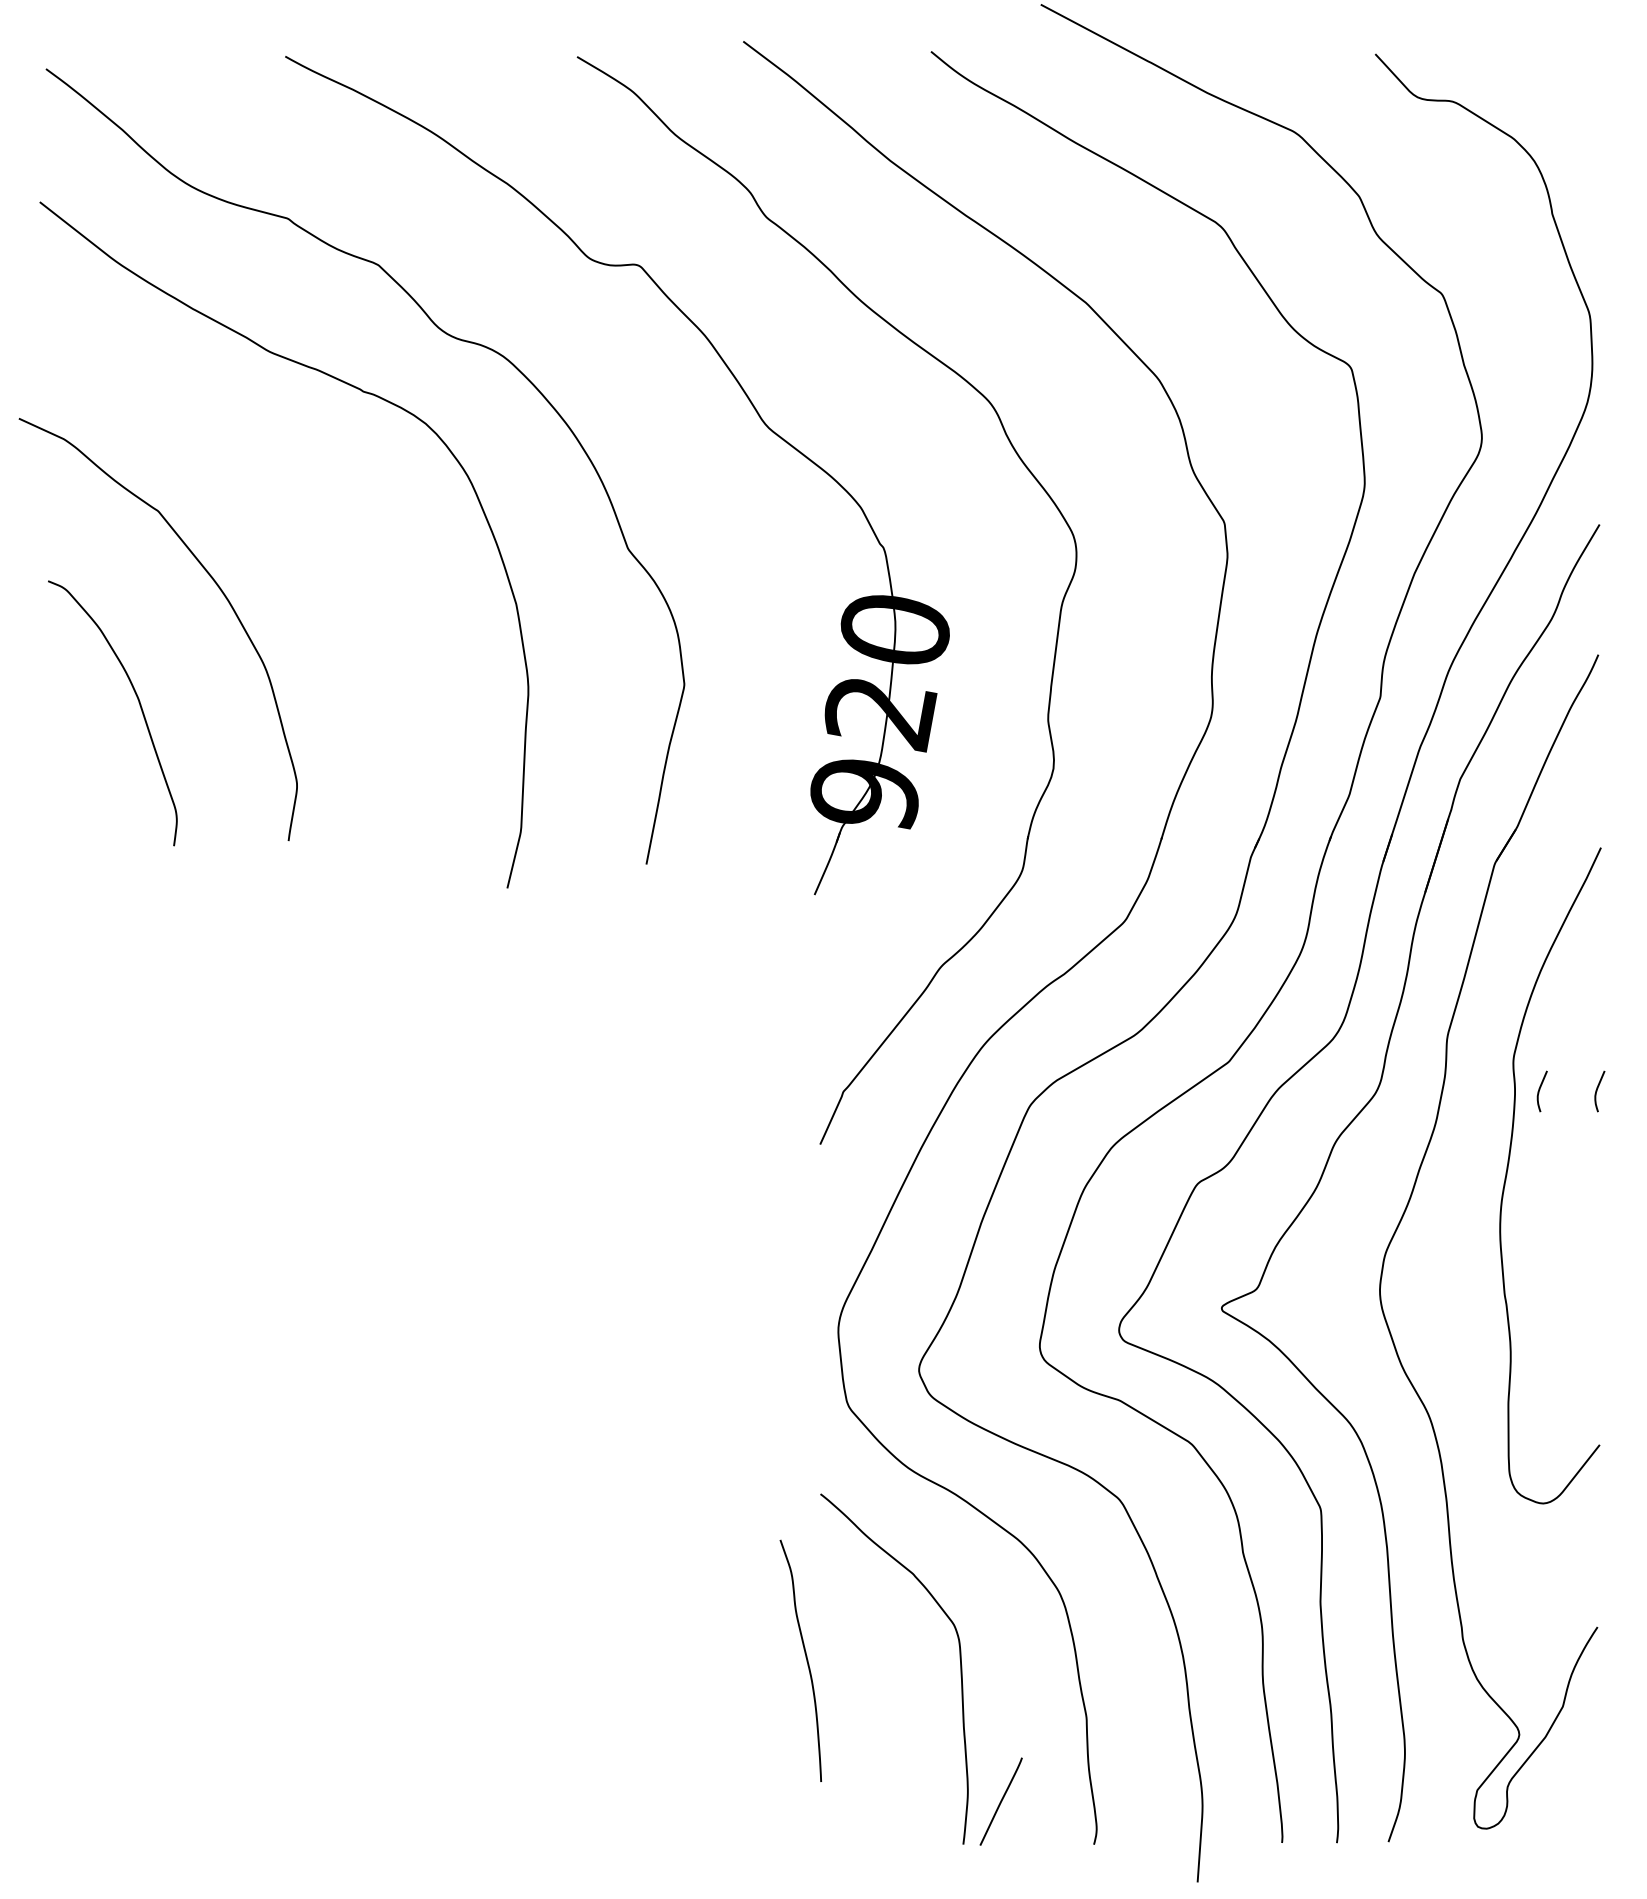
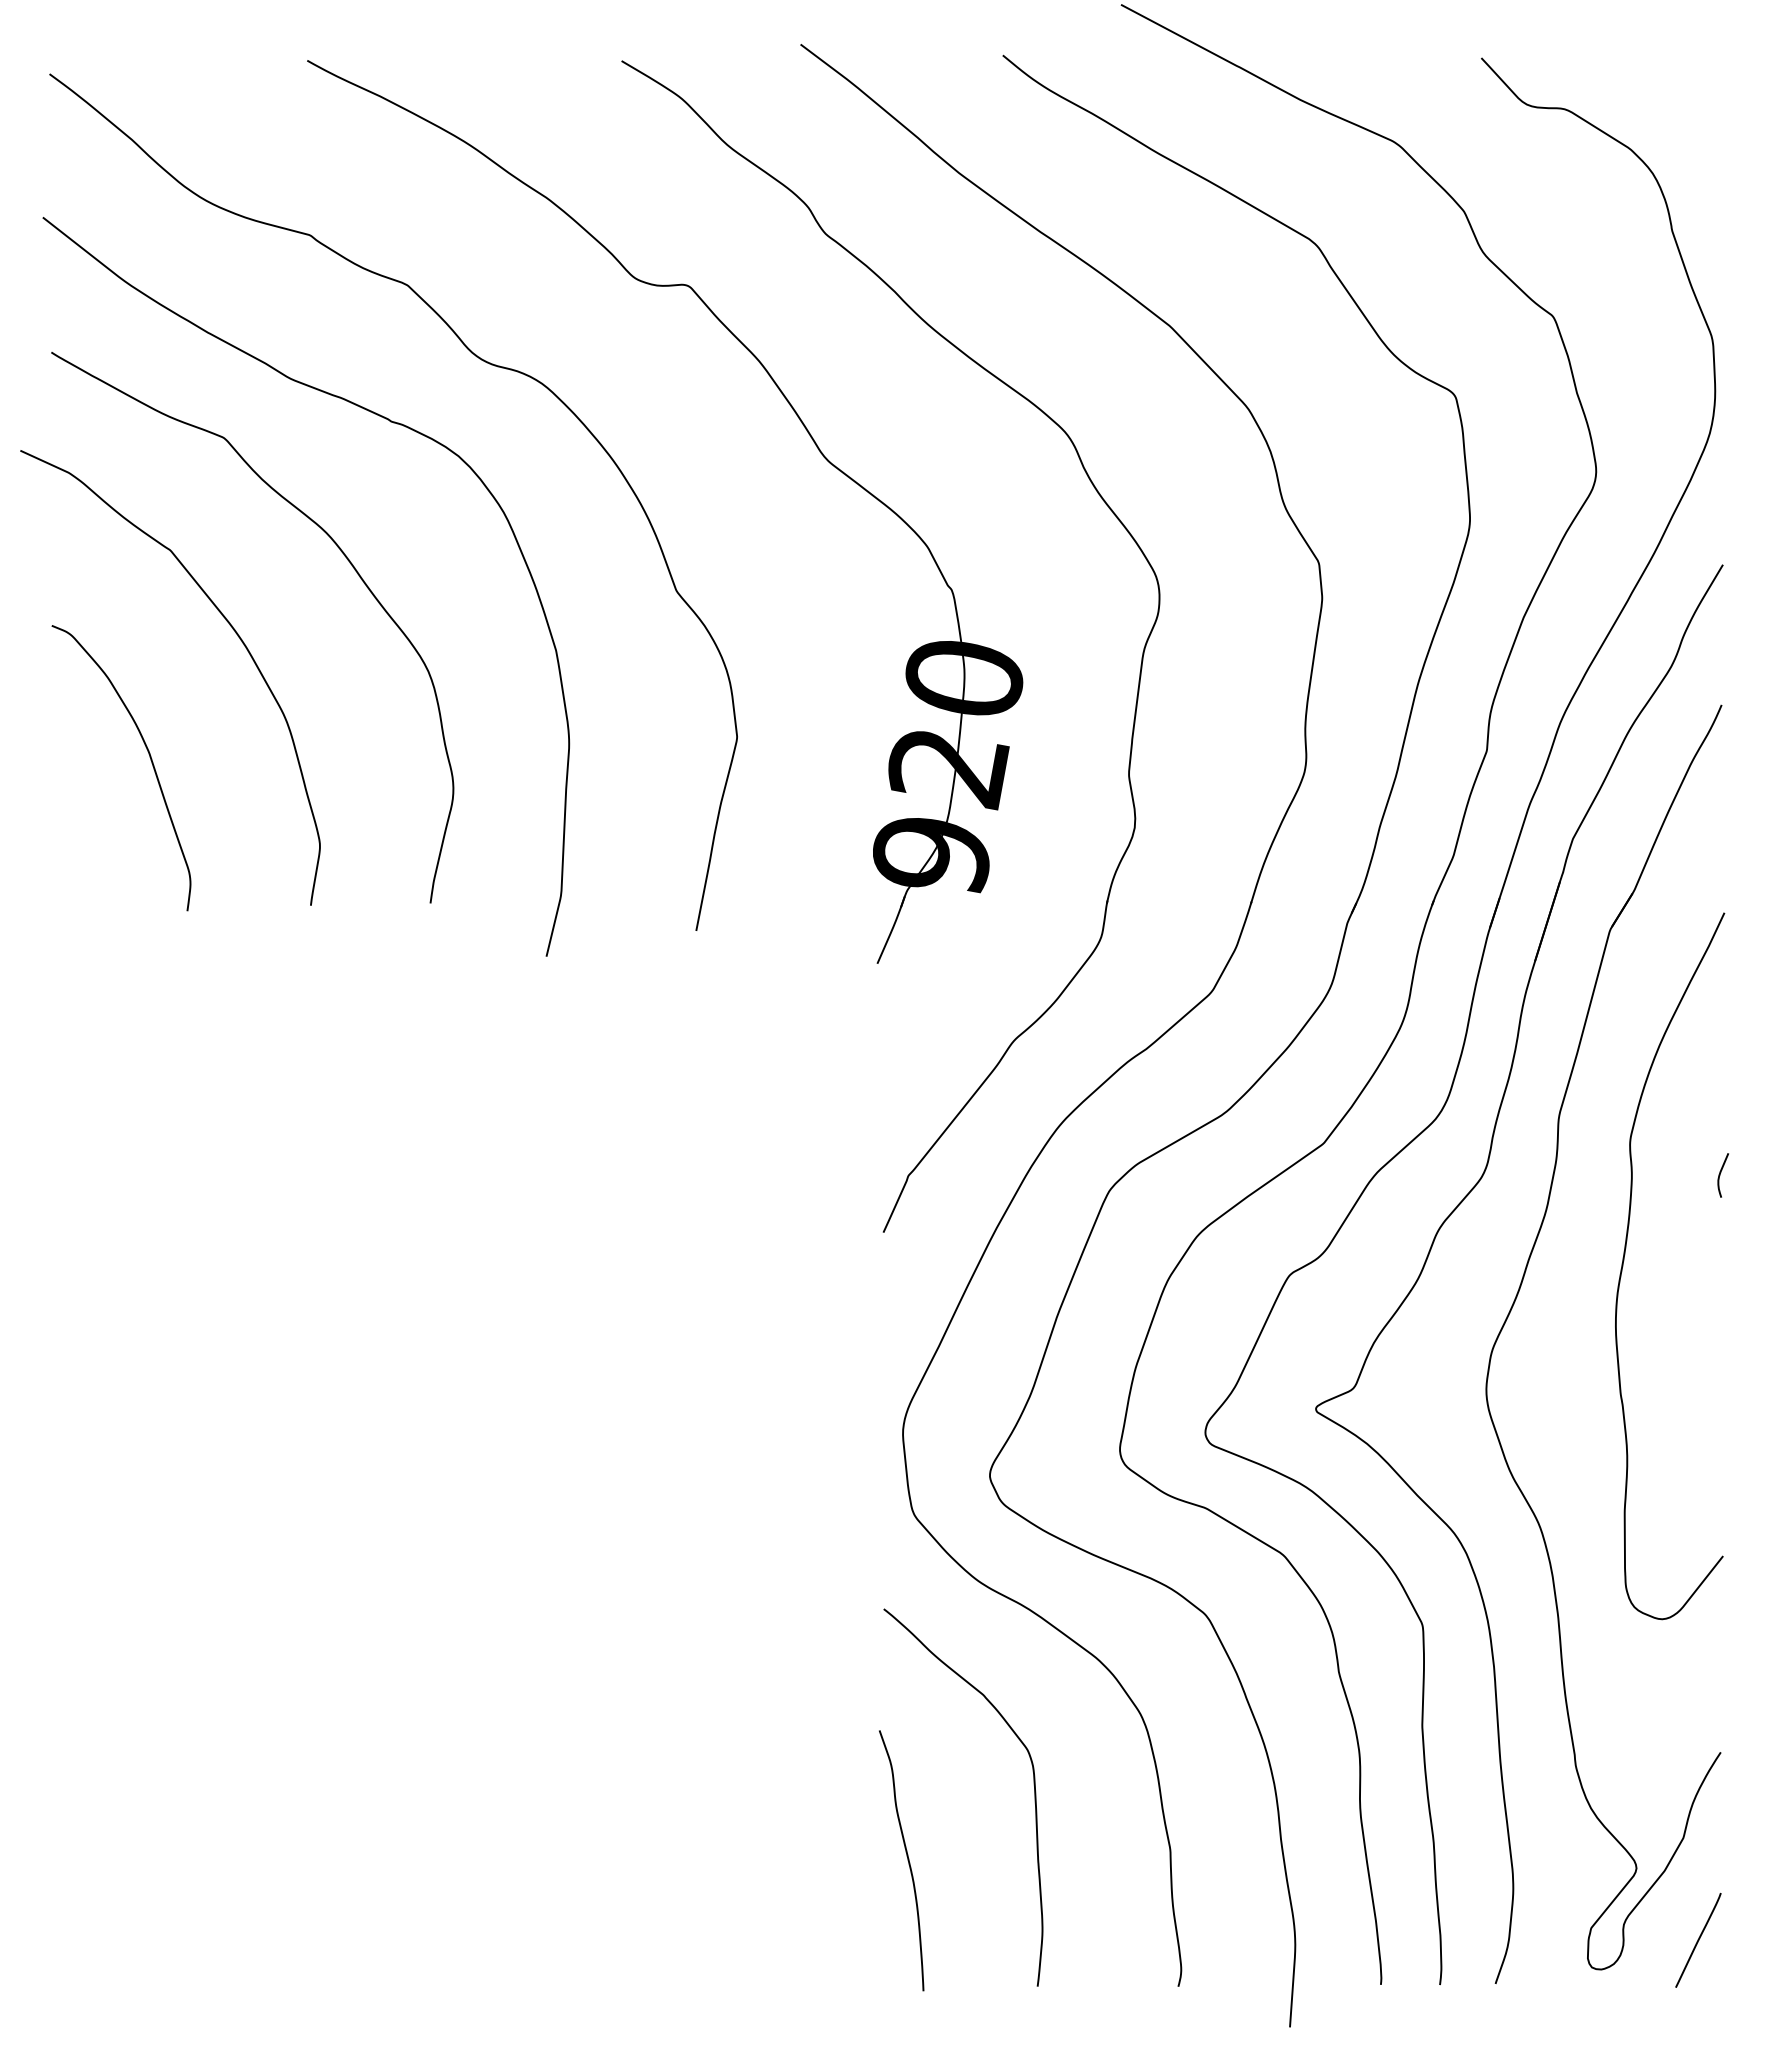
curve: (319, 516) -> (344, 556), added
curve: (1539, 1091) -> (1658, 1175), removed
curve: (806, 1660) -> (907, 1860), moved
line: (1001, 1800) -> (1698, 1939), moved

